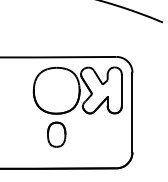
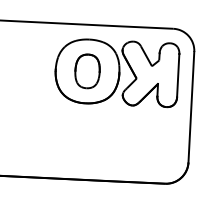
part: (56, 134) -> (87, 71), moved

